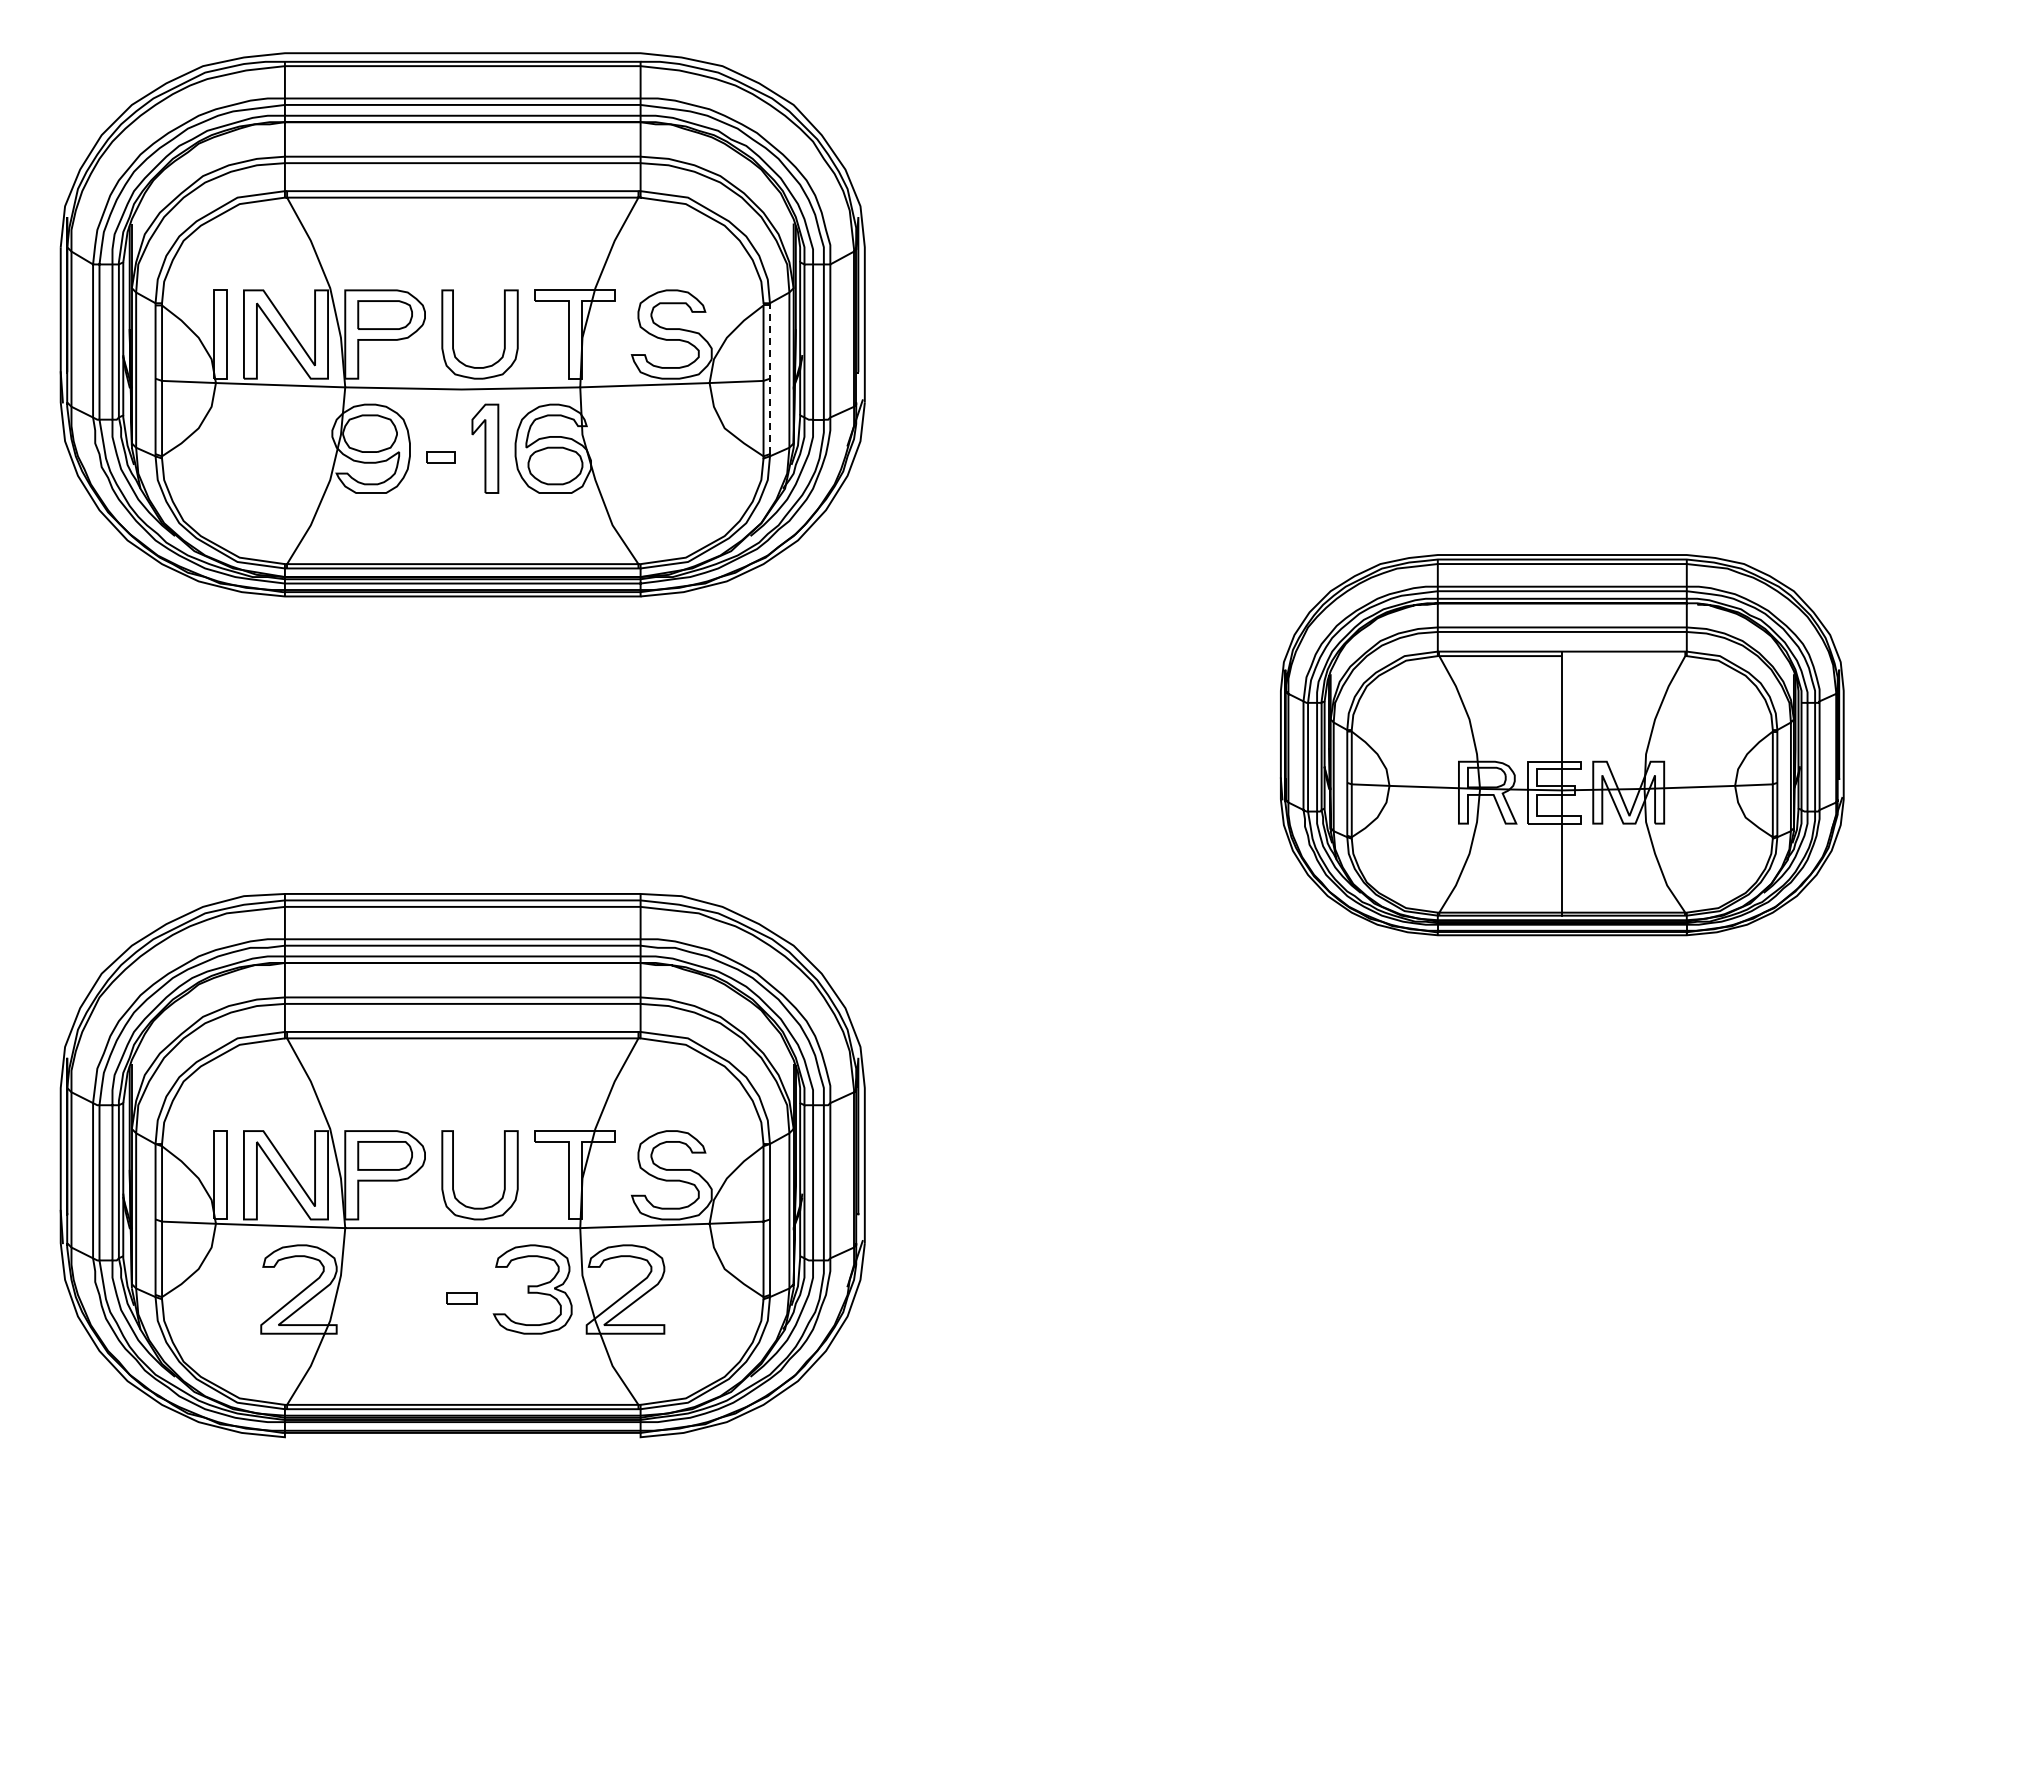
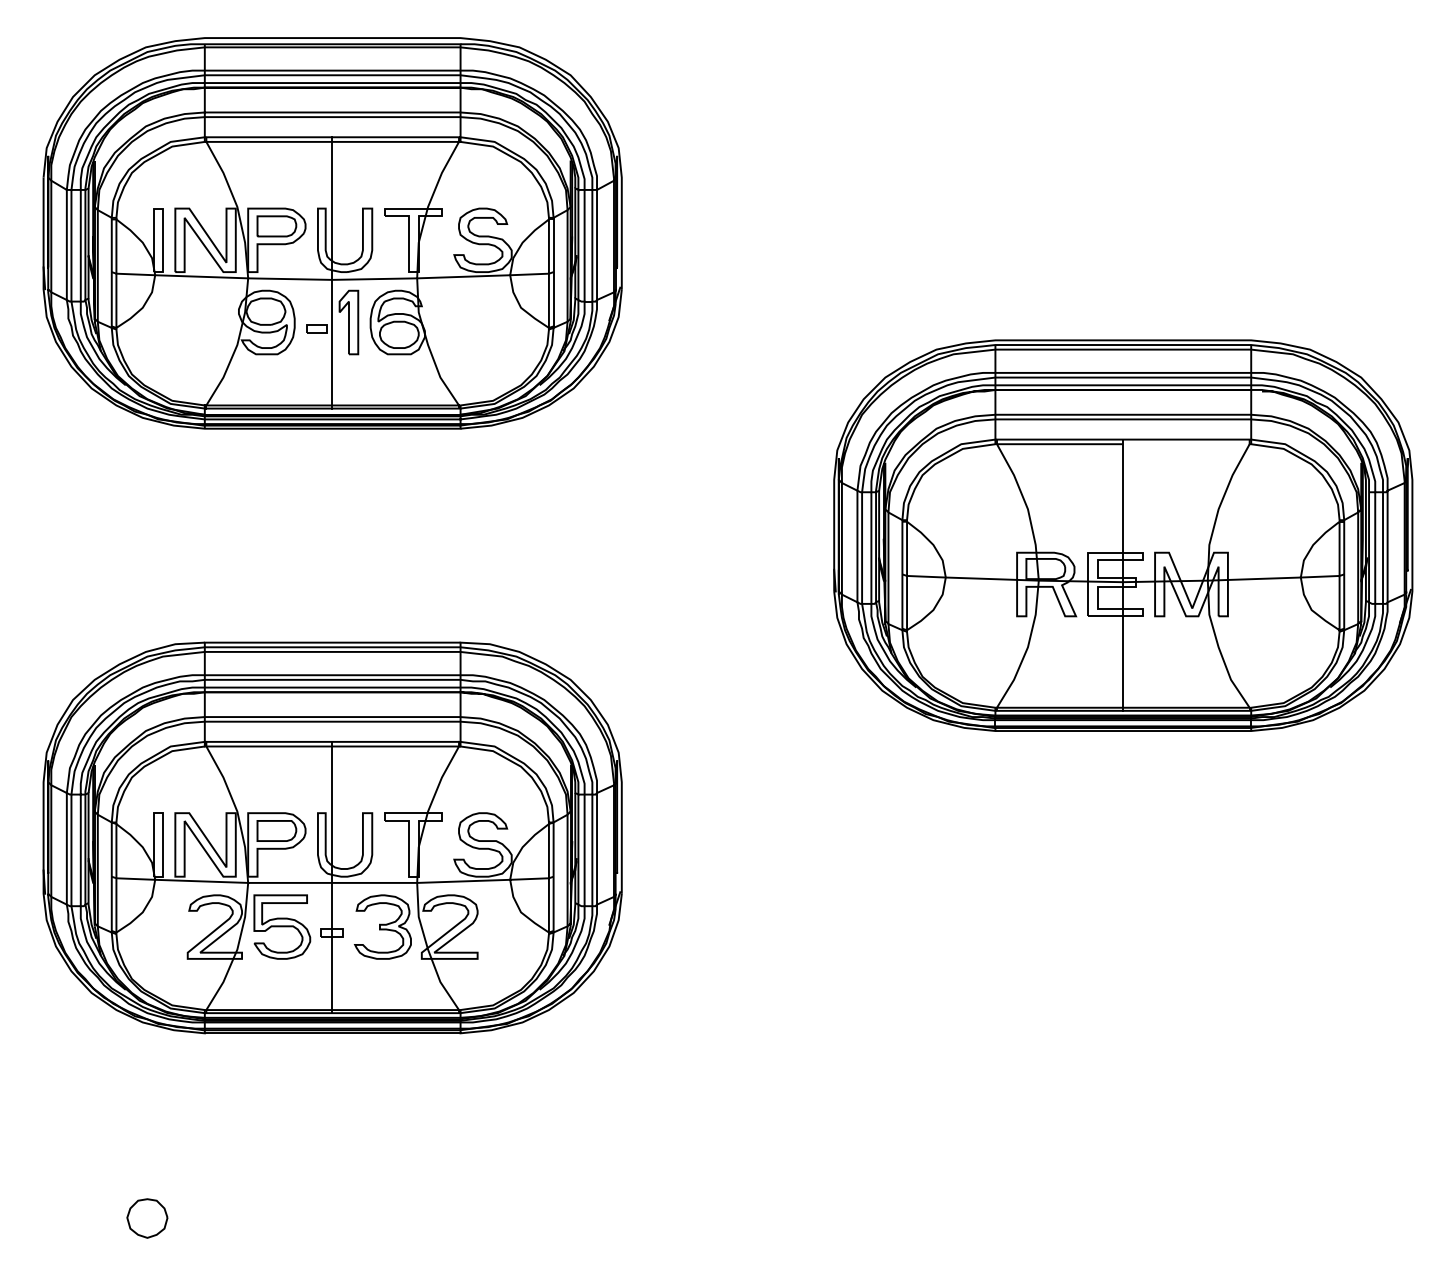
line: (770, 378) -> (553, 271), dashed -> solid
line: (461, 379) -> (331, 272), added
part: (1562, 744) -> (1123, 535), size x1.43
line: (461, 1220) -> (331, 877), added
part: (392, 1289) -> (282, 927), added
line: (462, 1437) -> (332, 1033), added
part: (204, 1694) -> (146, 1218), added

